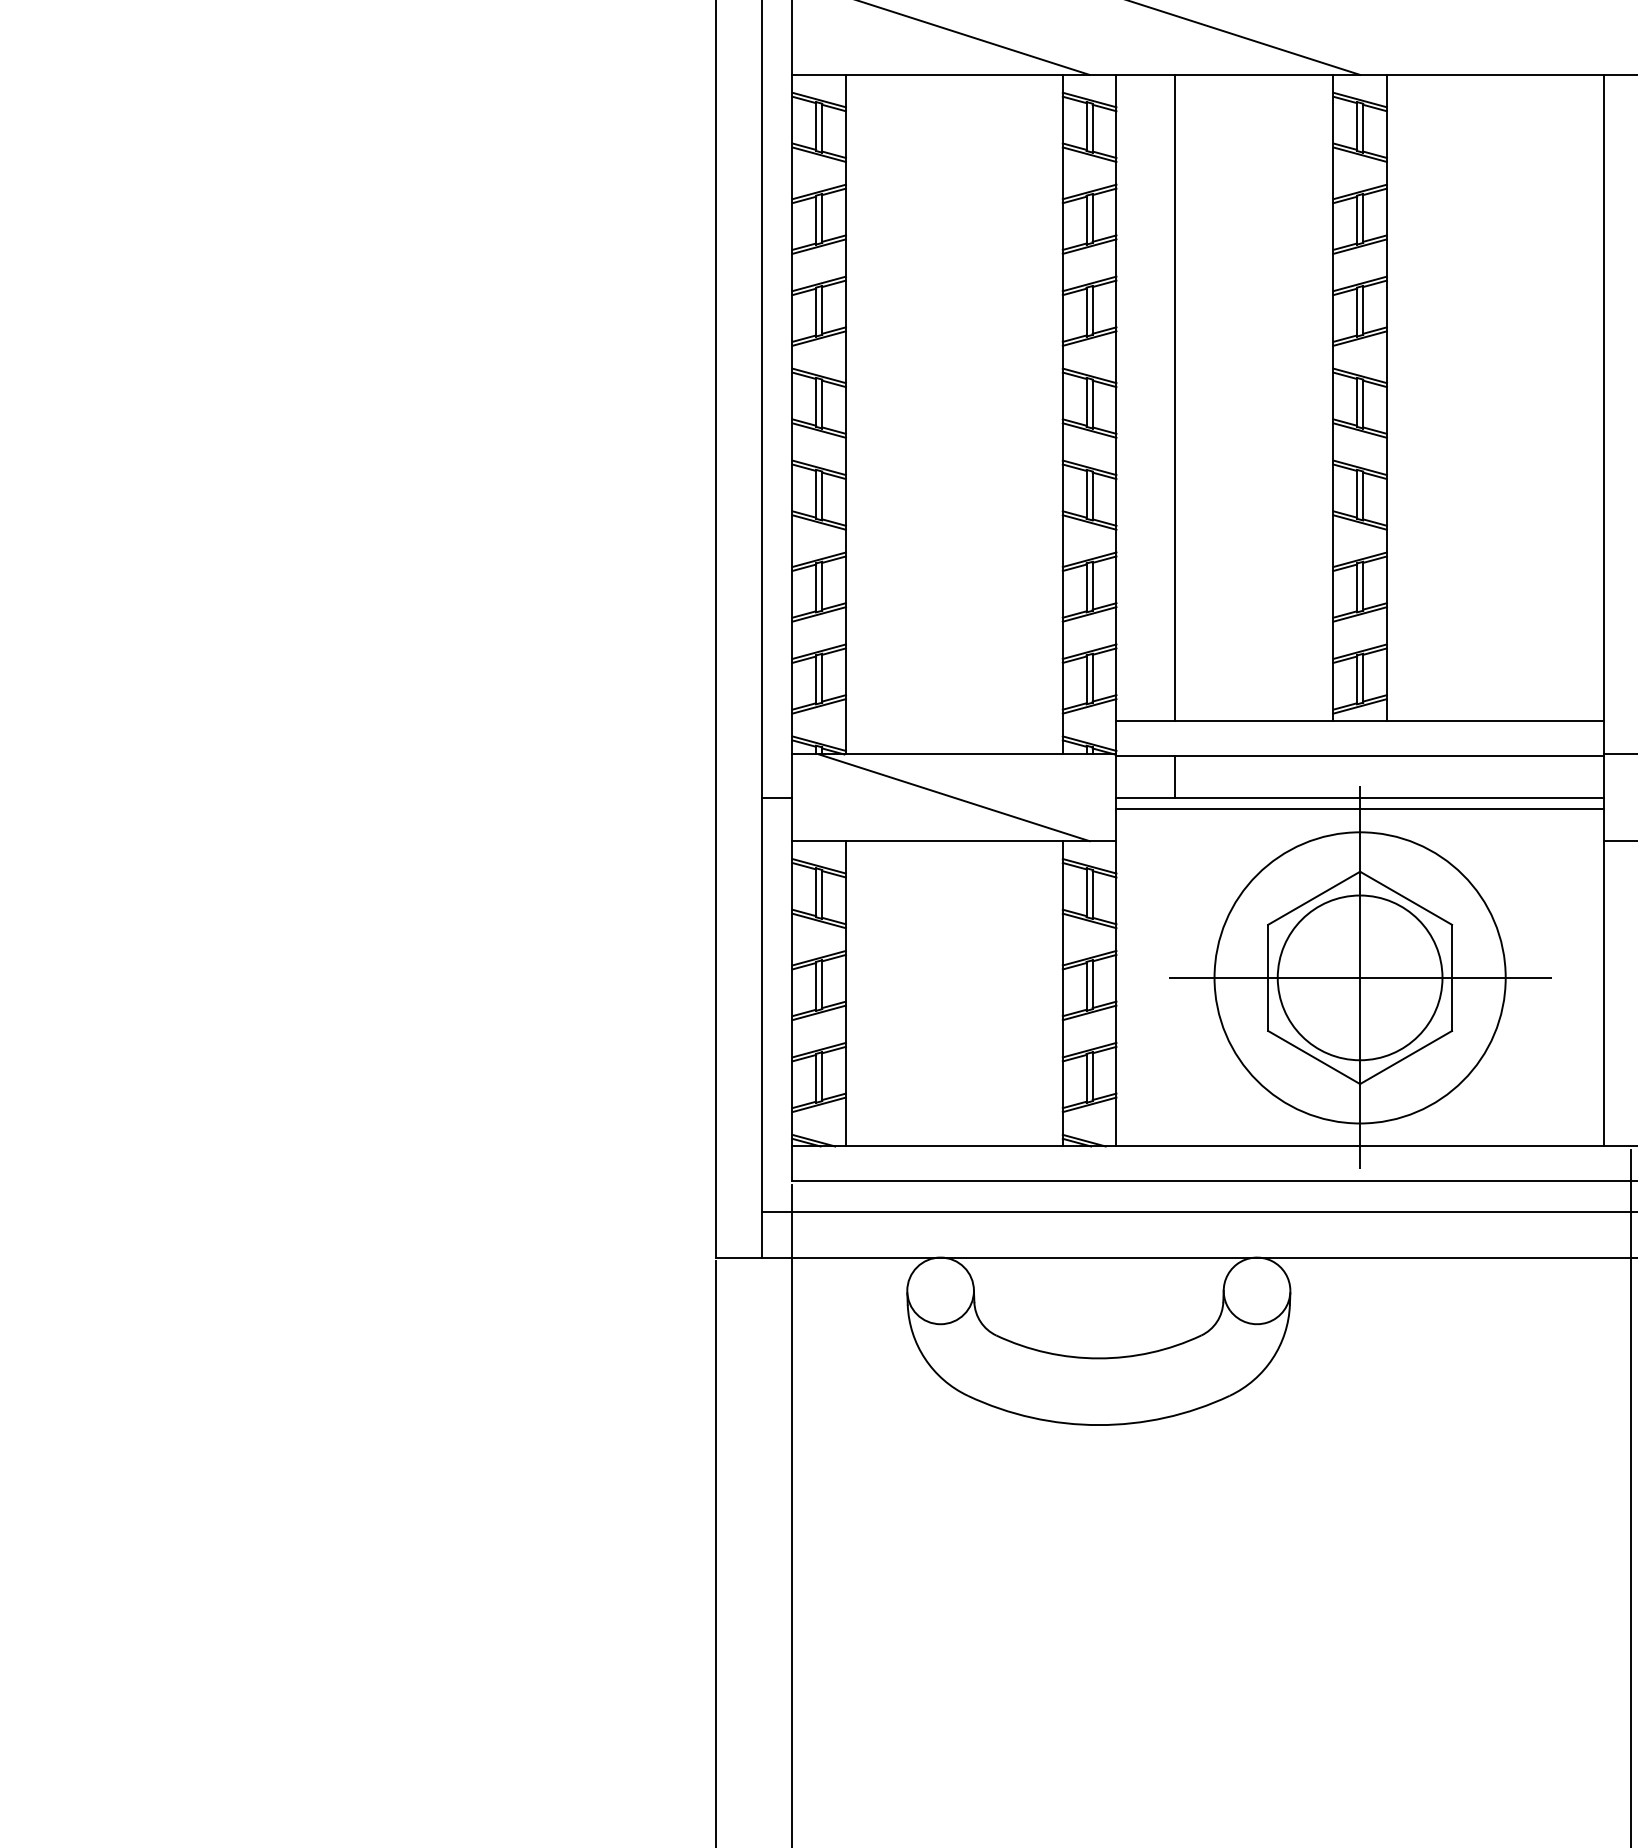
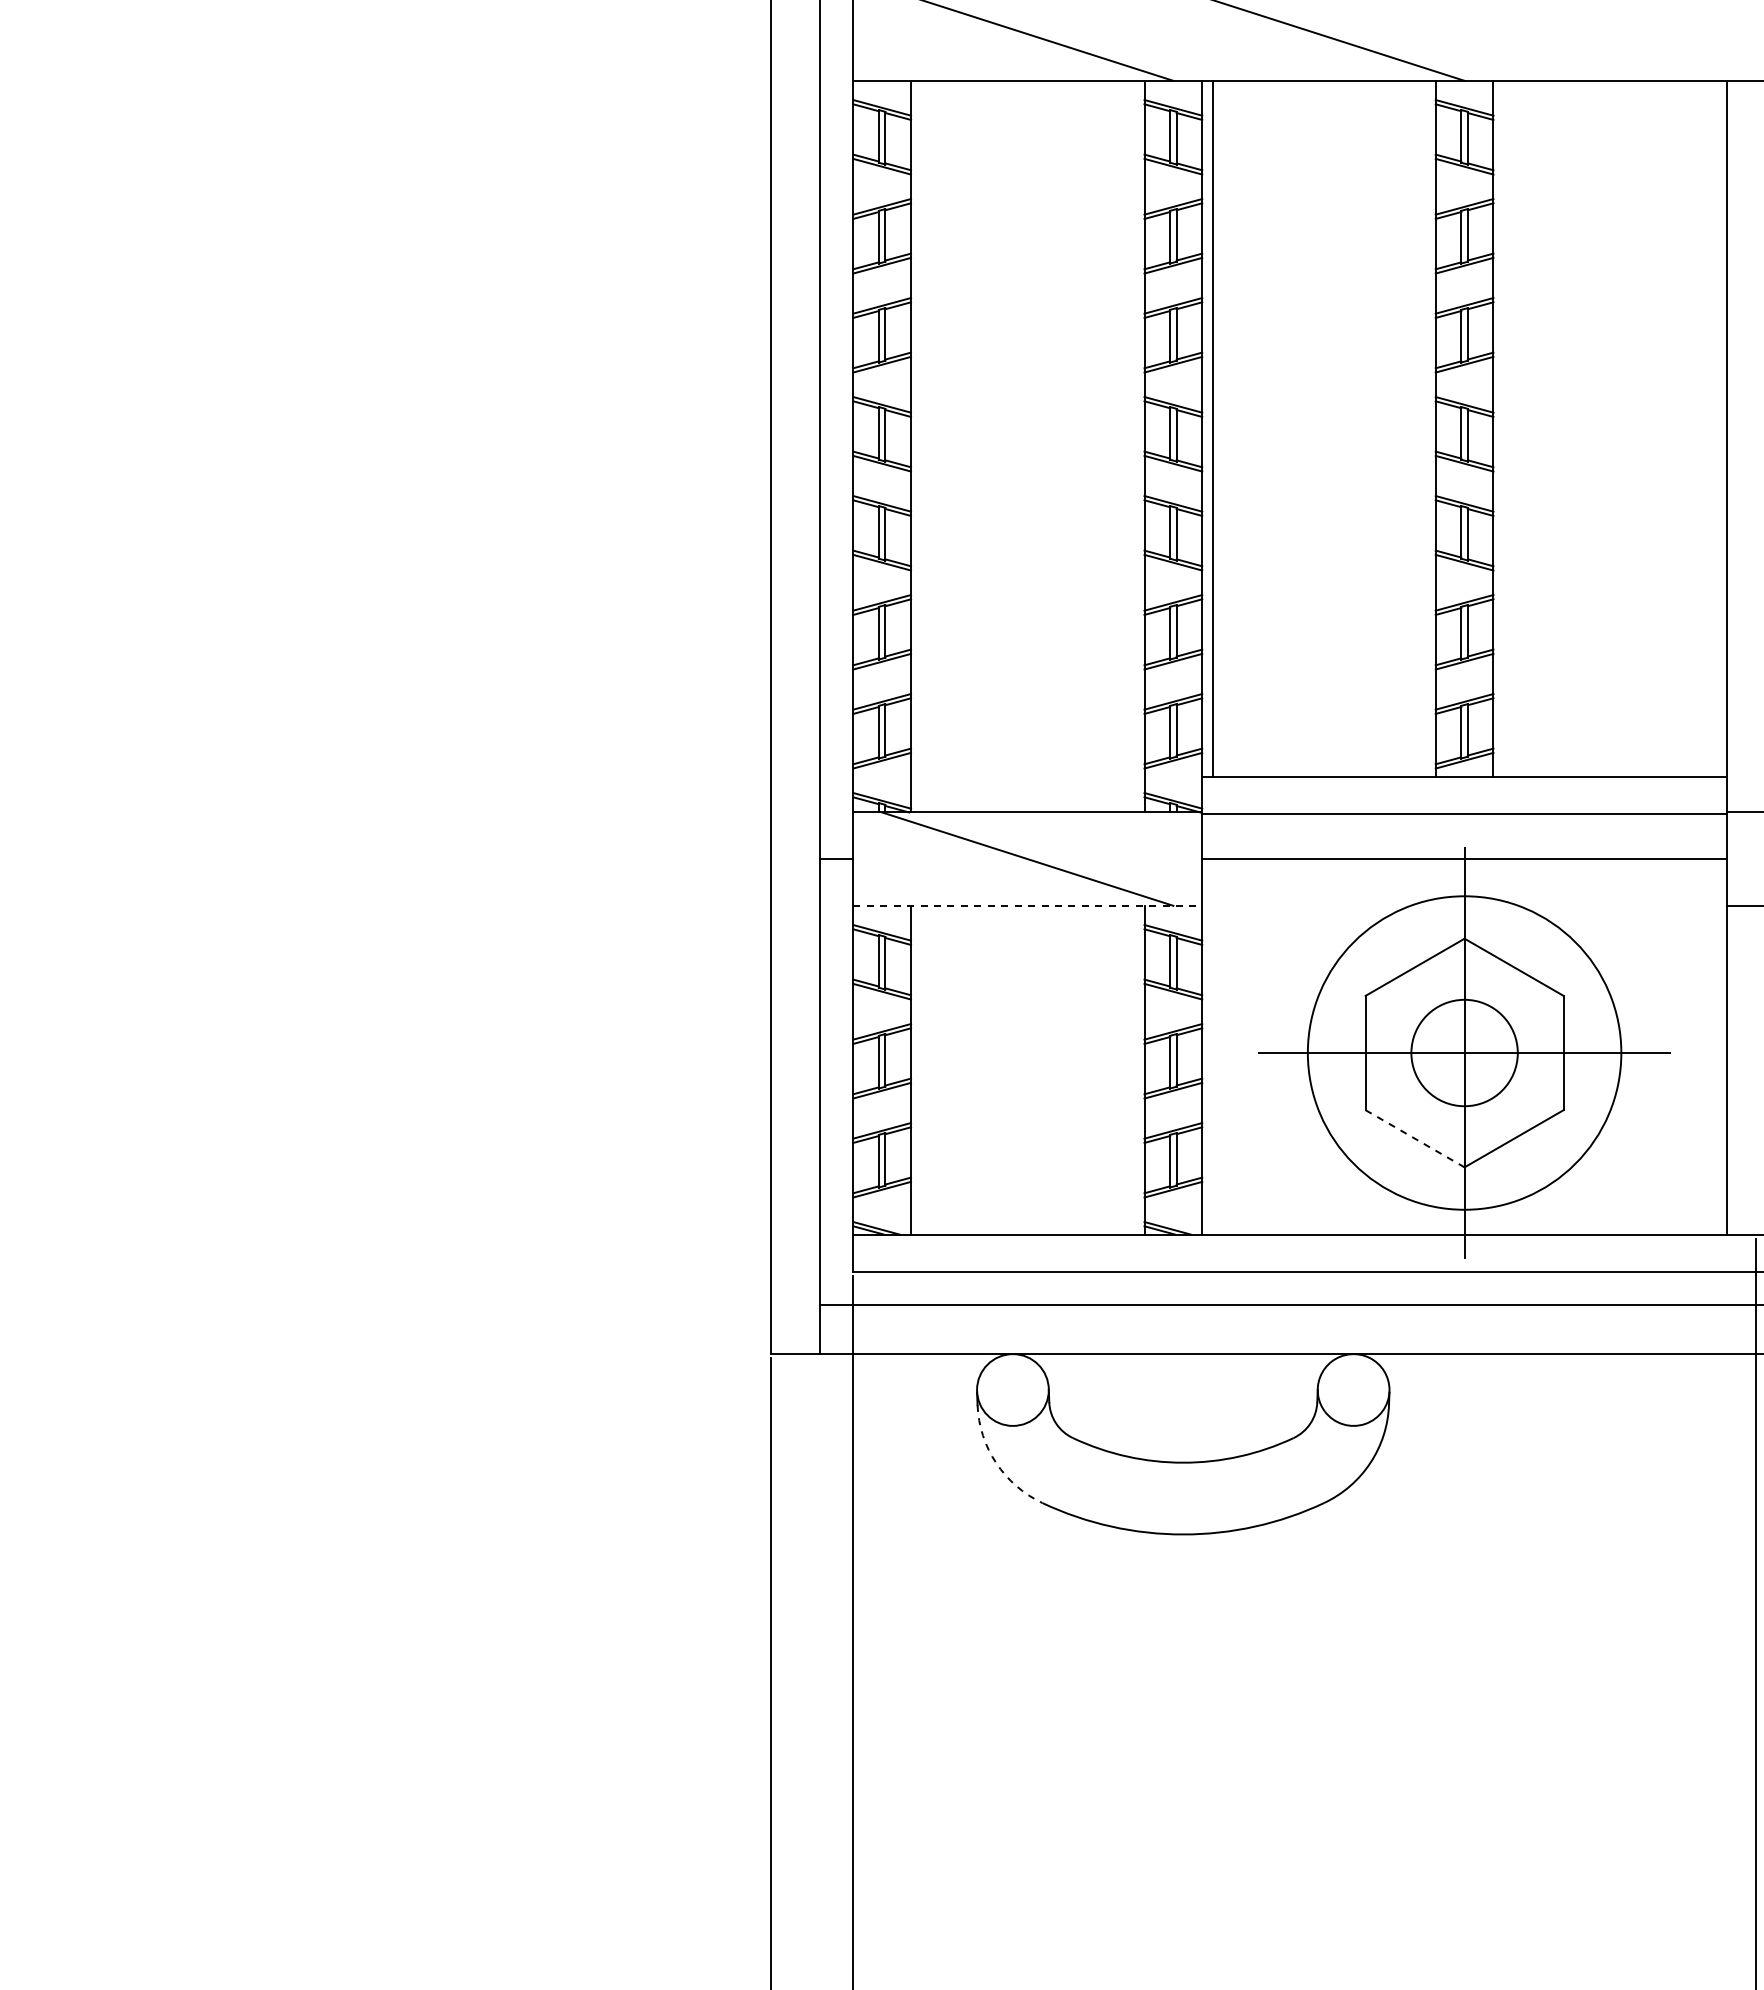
line: (1175, 397) -> (1212, 428), moved
line: (1175, 776) -> (1265, 836), removed
line: (1360, 809) -> (1464, 871), removed
line: (955, 840) -> (1028, 905), solid -> dashed
circle: (1360, 977) -> (1464, 1052), size x0.6
line: (1314, 1058) -> (1415, 1139), solid -> dashed
arc: (925, 1359) -> (996, 1463), solid -> dashed

